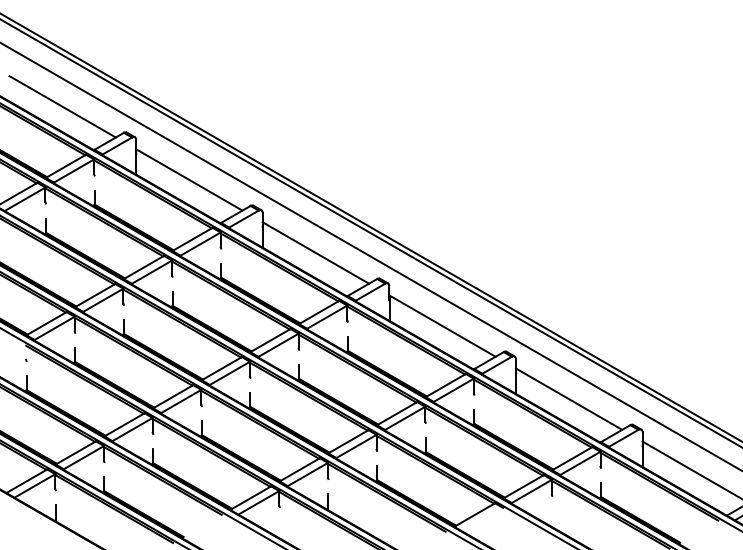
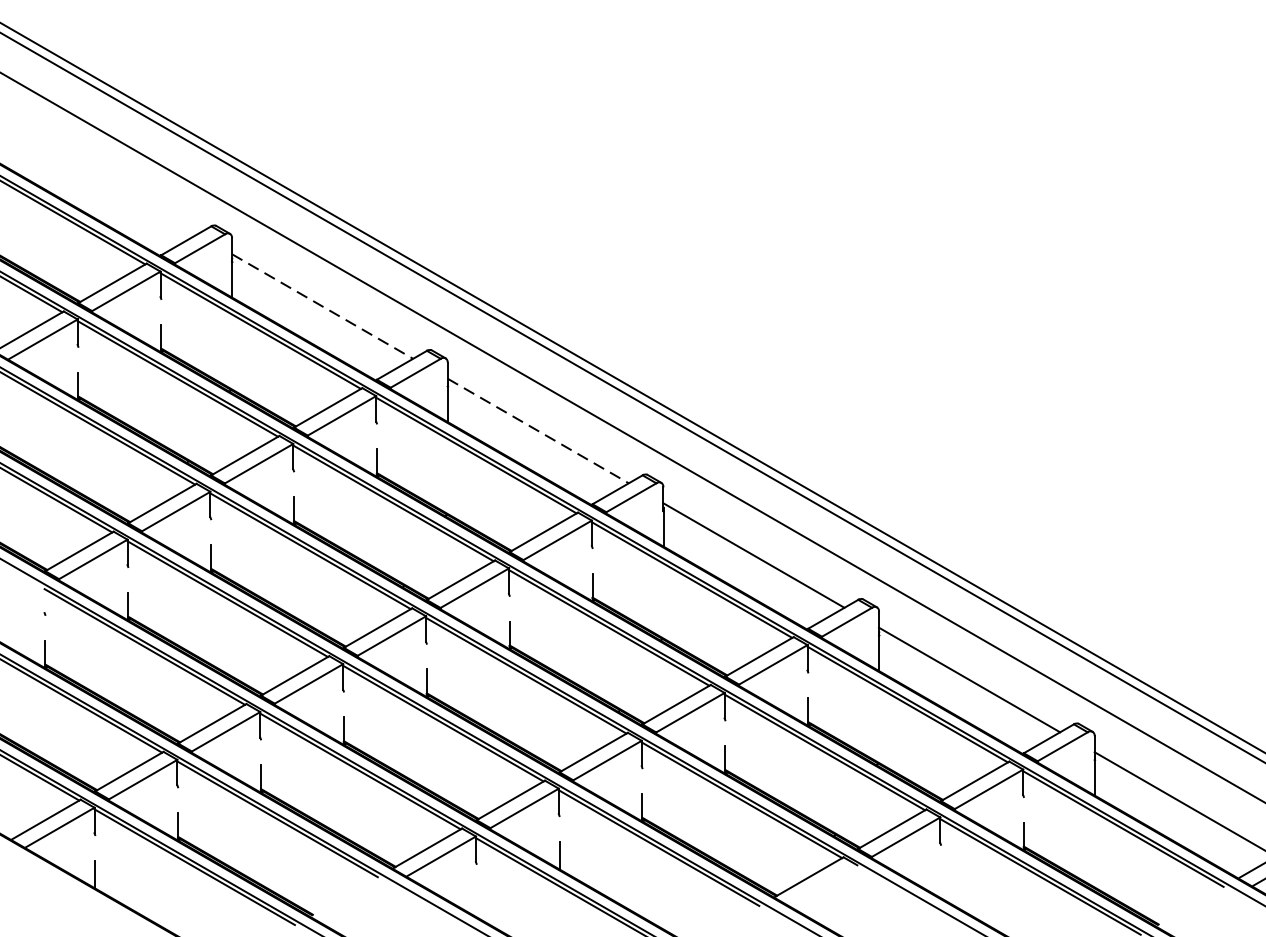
line: (62, 106) -> (106, 181), removed
line: (189, 180) -> (322, 307), solid -> dashed
line: (316, 253) -> (539, 431), solid -> dashed

